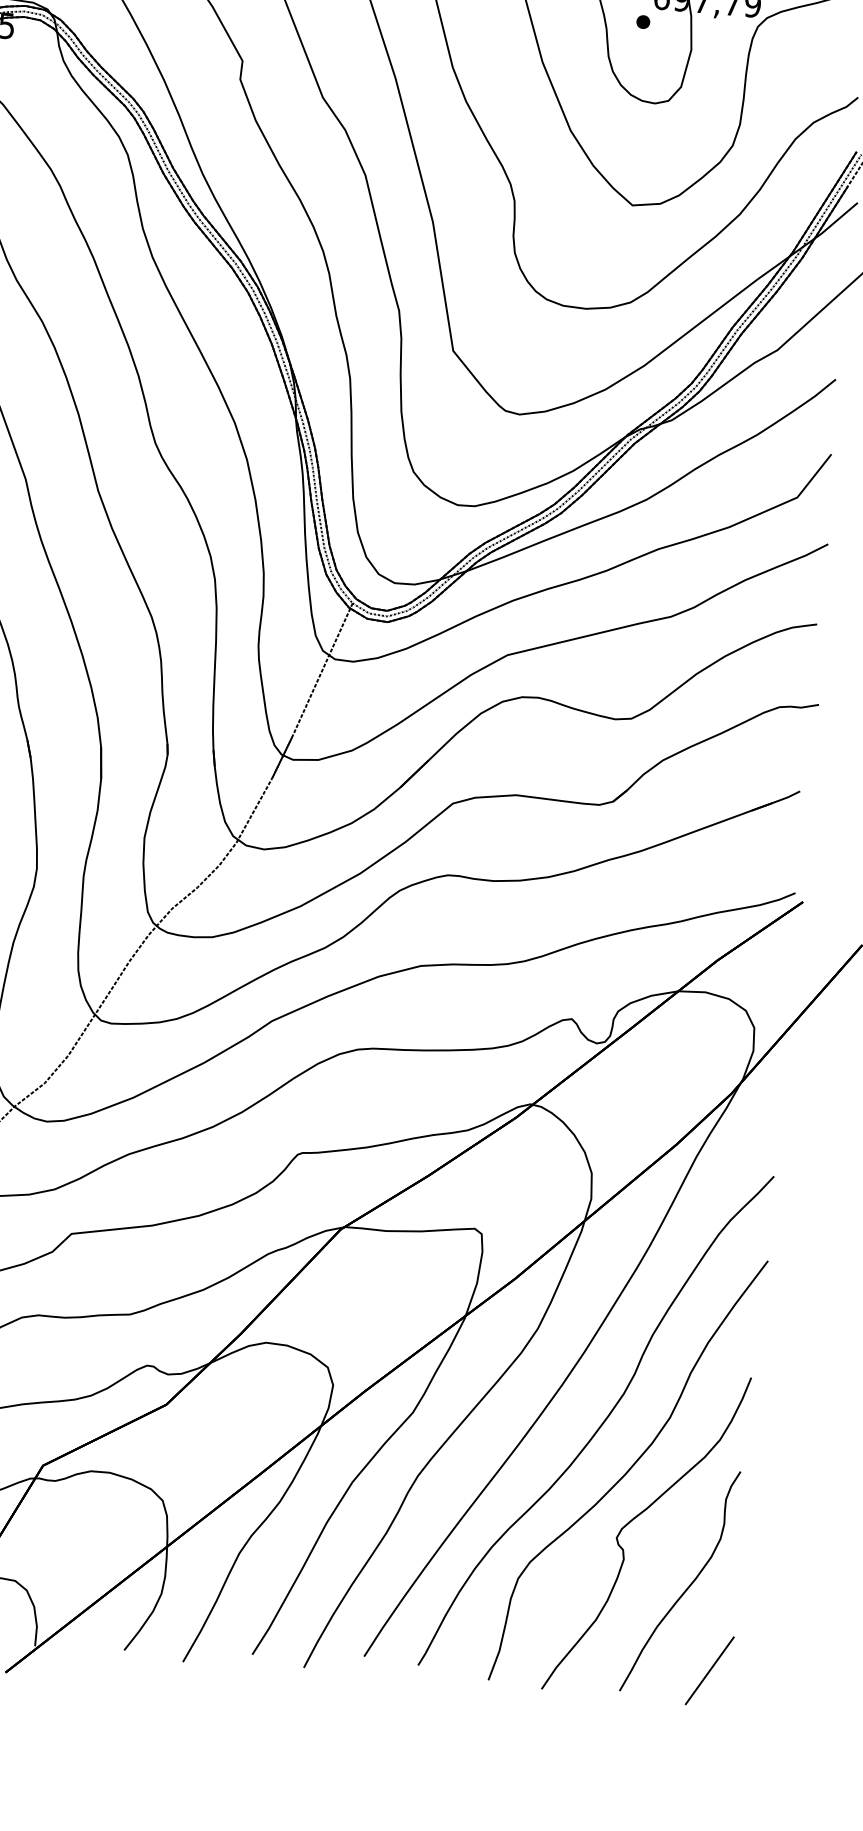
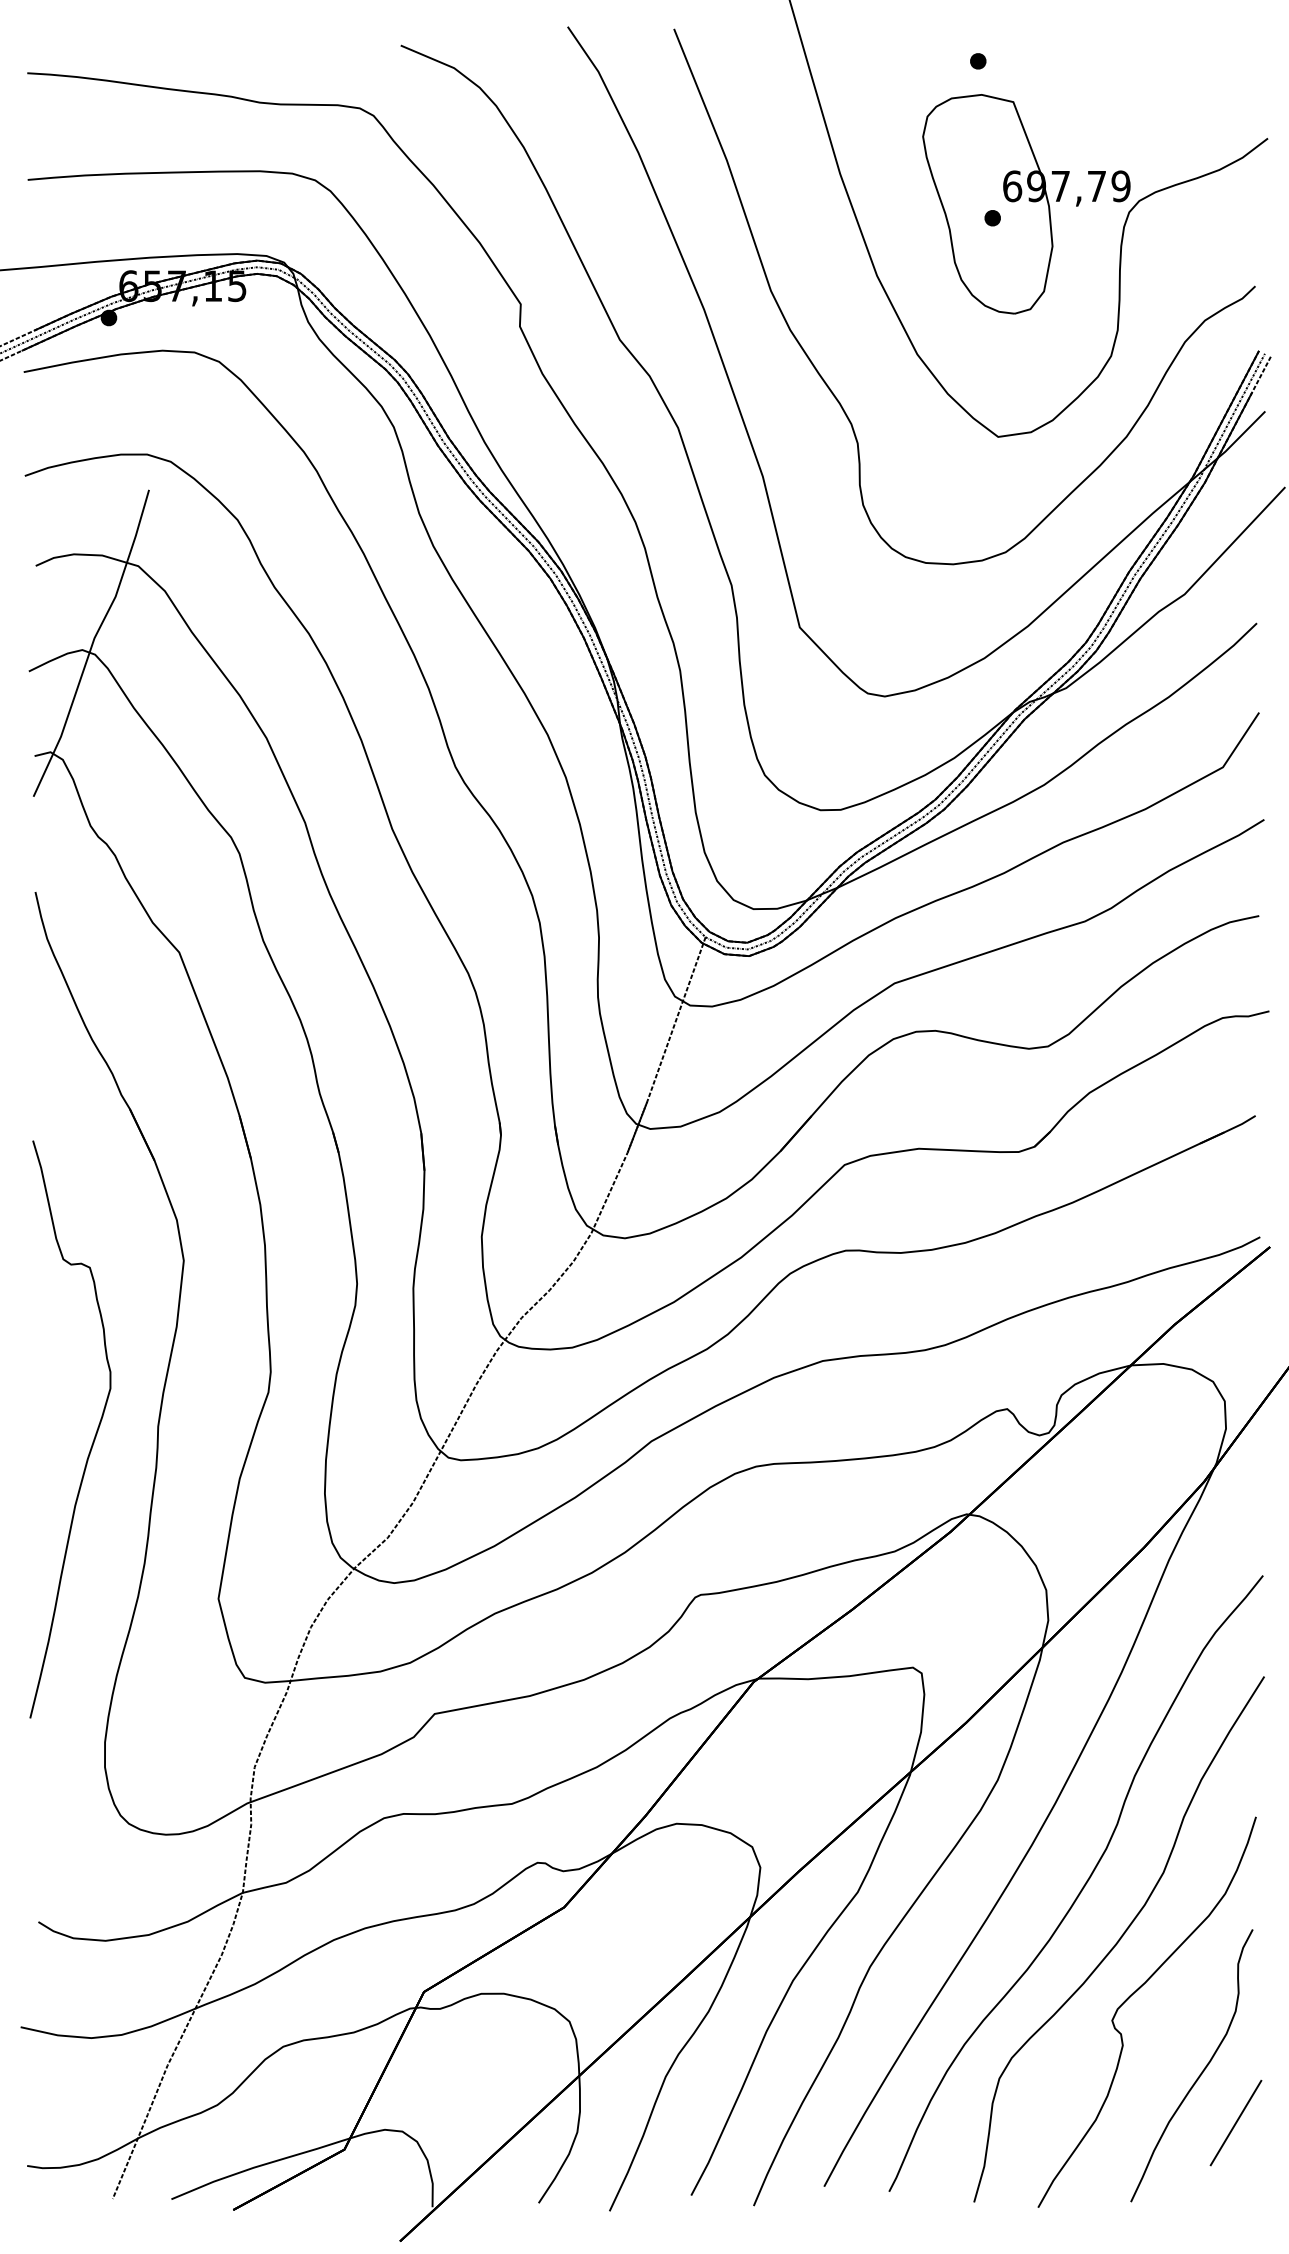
line: (709, 1671) -> (1235, 2123), moved

